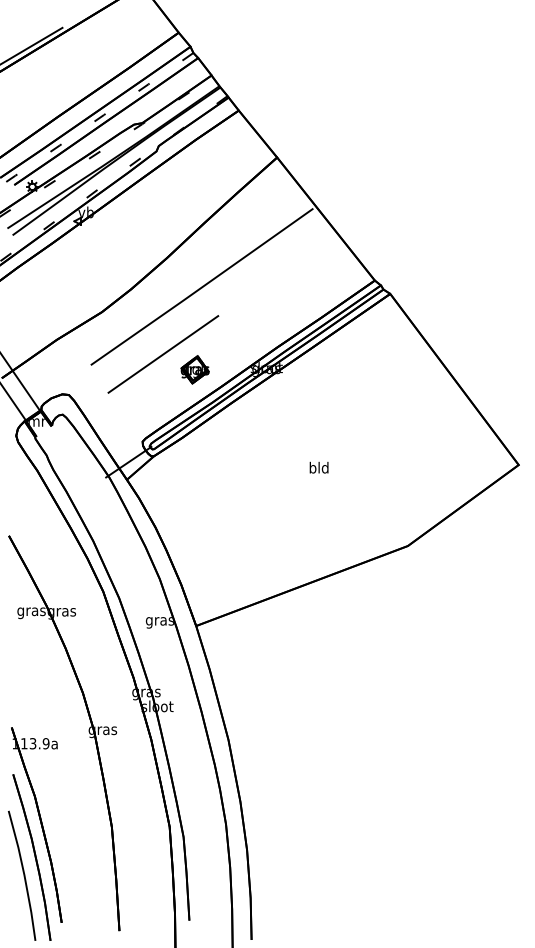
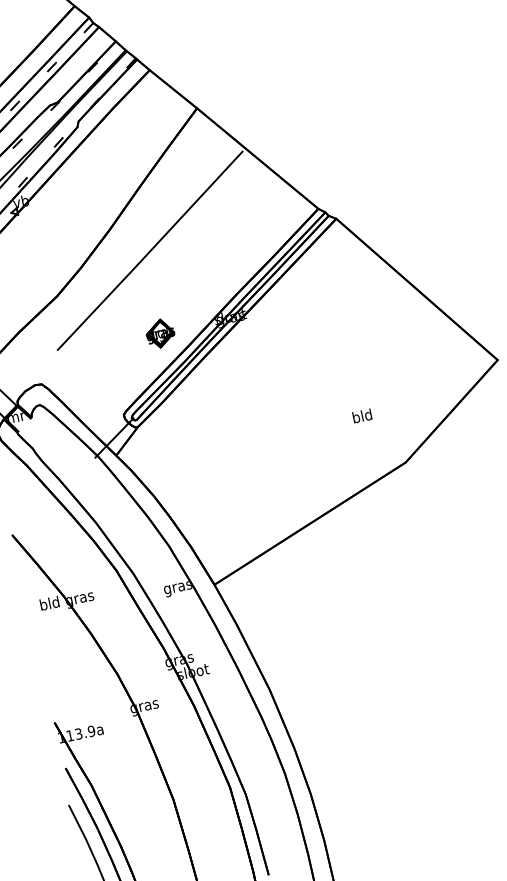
line: (163, 354) -> (126, 325), removed
text: (318, 467) -> (361, 415), moved
text: (31, 611) -> (49, 604), gras -> bld

